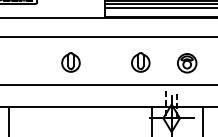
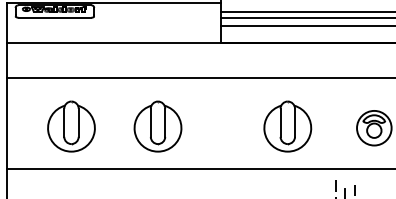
part: (24, 62) -> (71, 126), added
part: (70, 62) -> (157, 126), size x1.43
part: (140, 62) -> (287, 126), size x1.43

